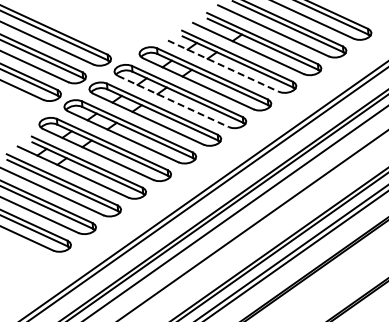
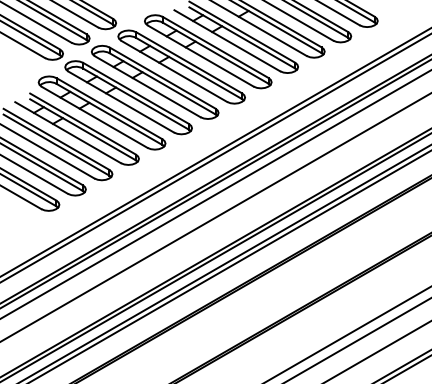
line: (223, 66) -> (227, 41), dashed -> solid
line: (173, 101) -> (174, 71), dashed -> solid

